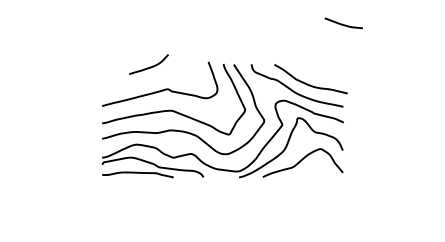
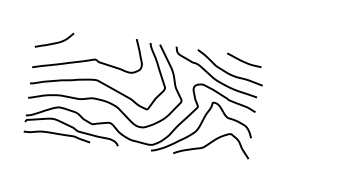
curve: (342, 23) -> (243, 60), moved
curve: (149, 66) -> (54, 42), moved

